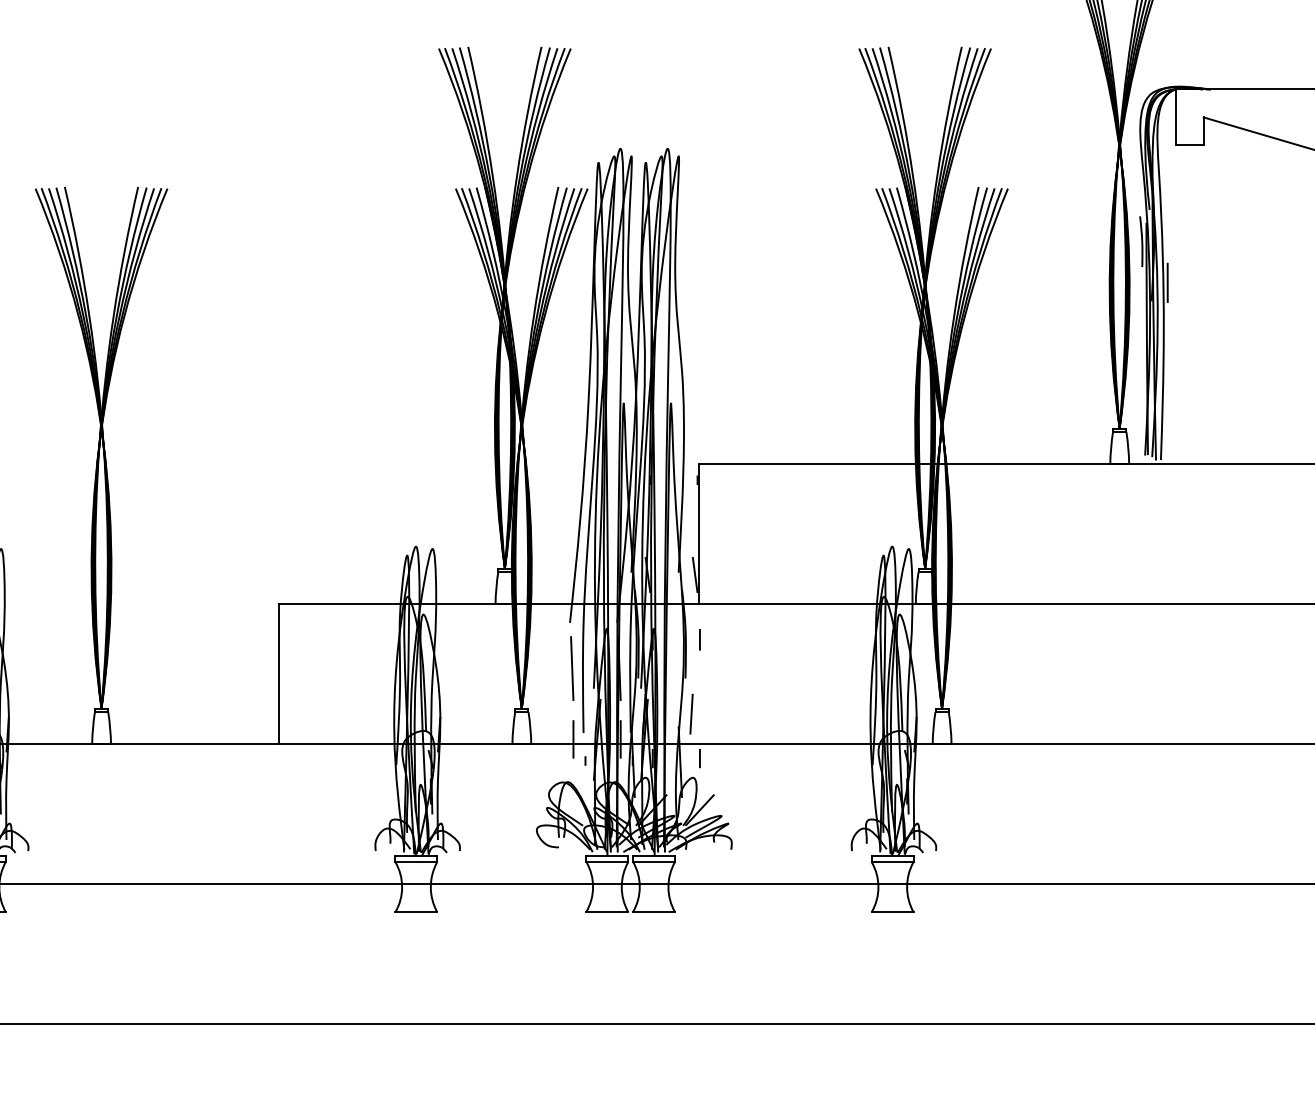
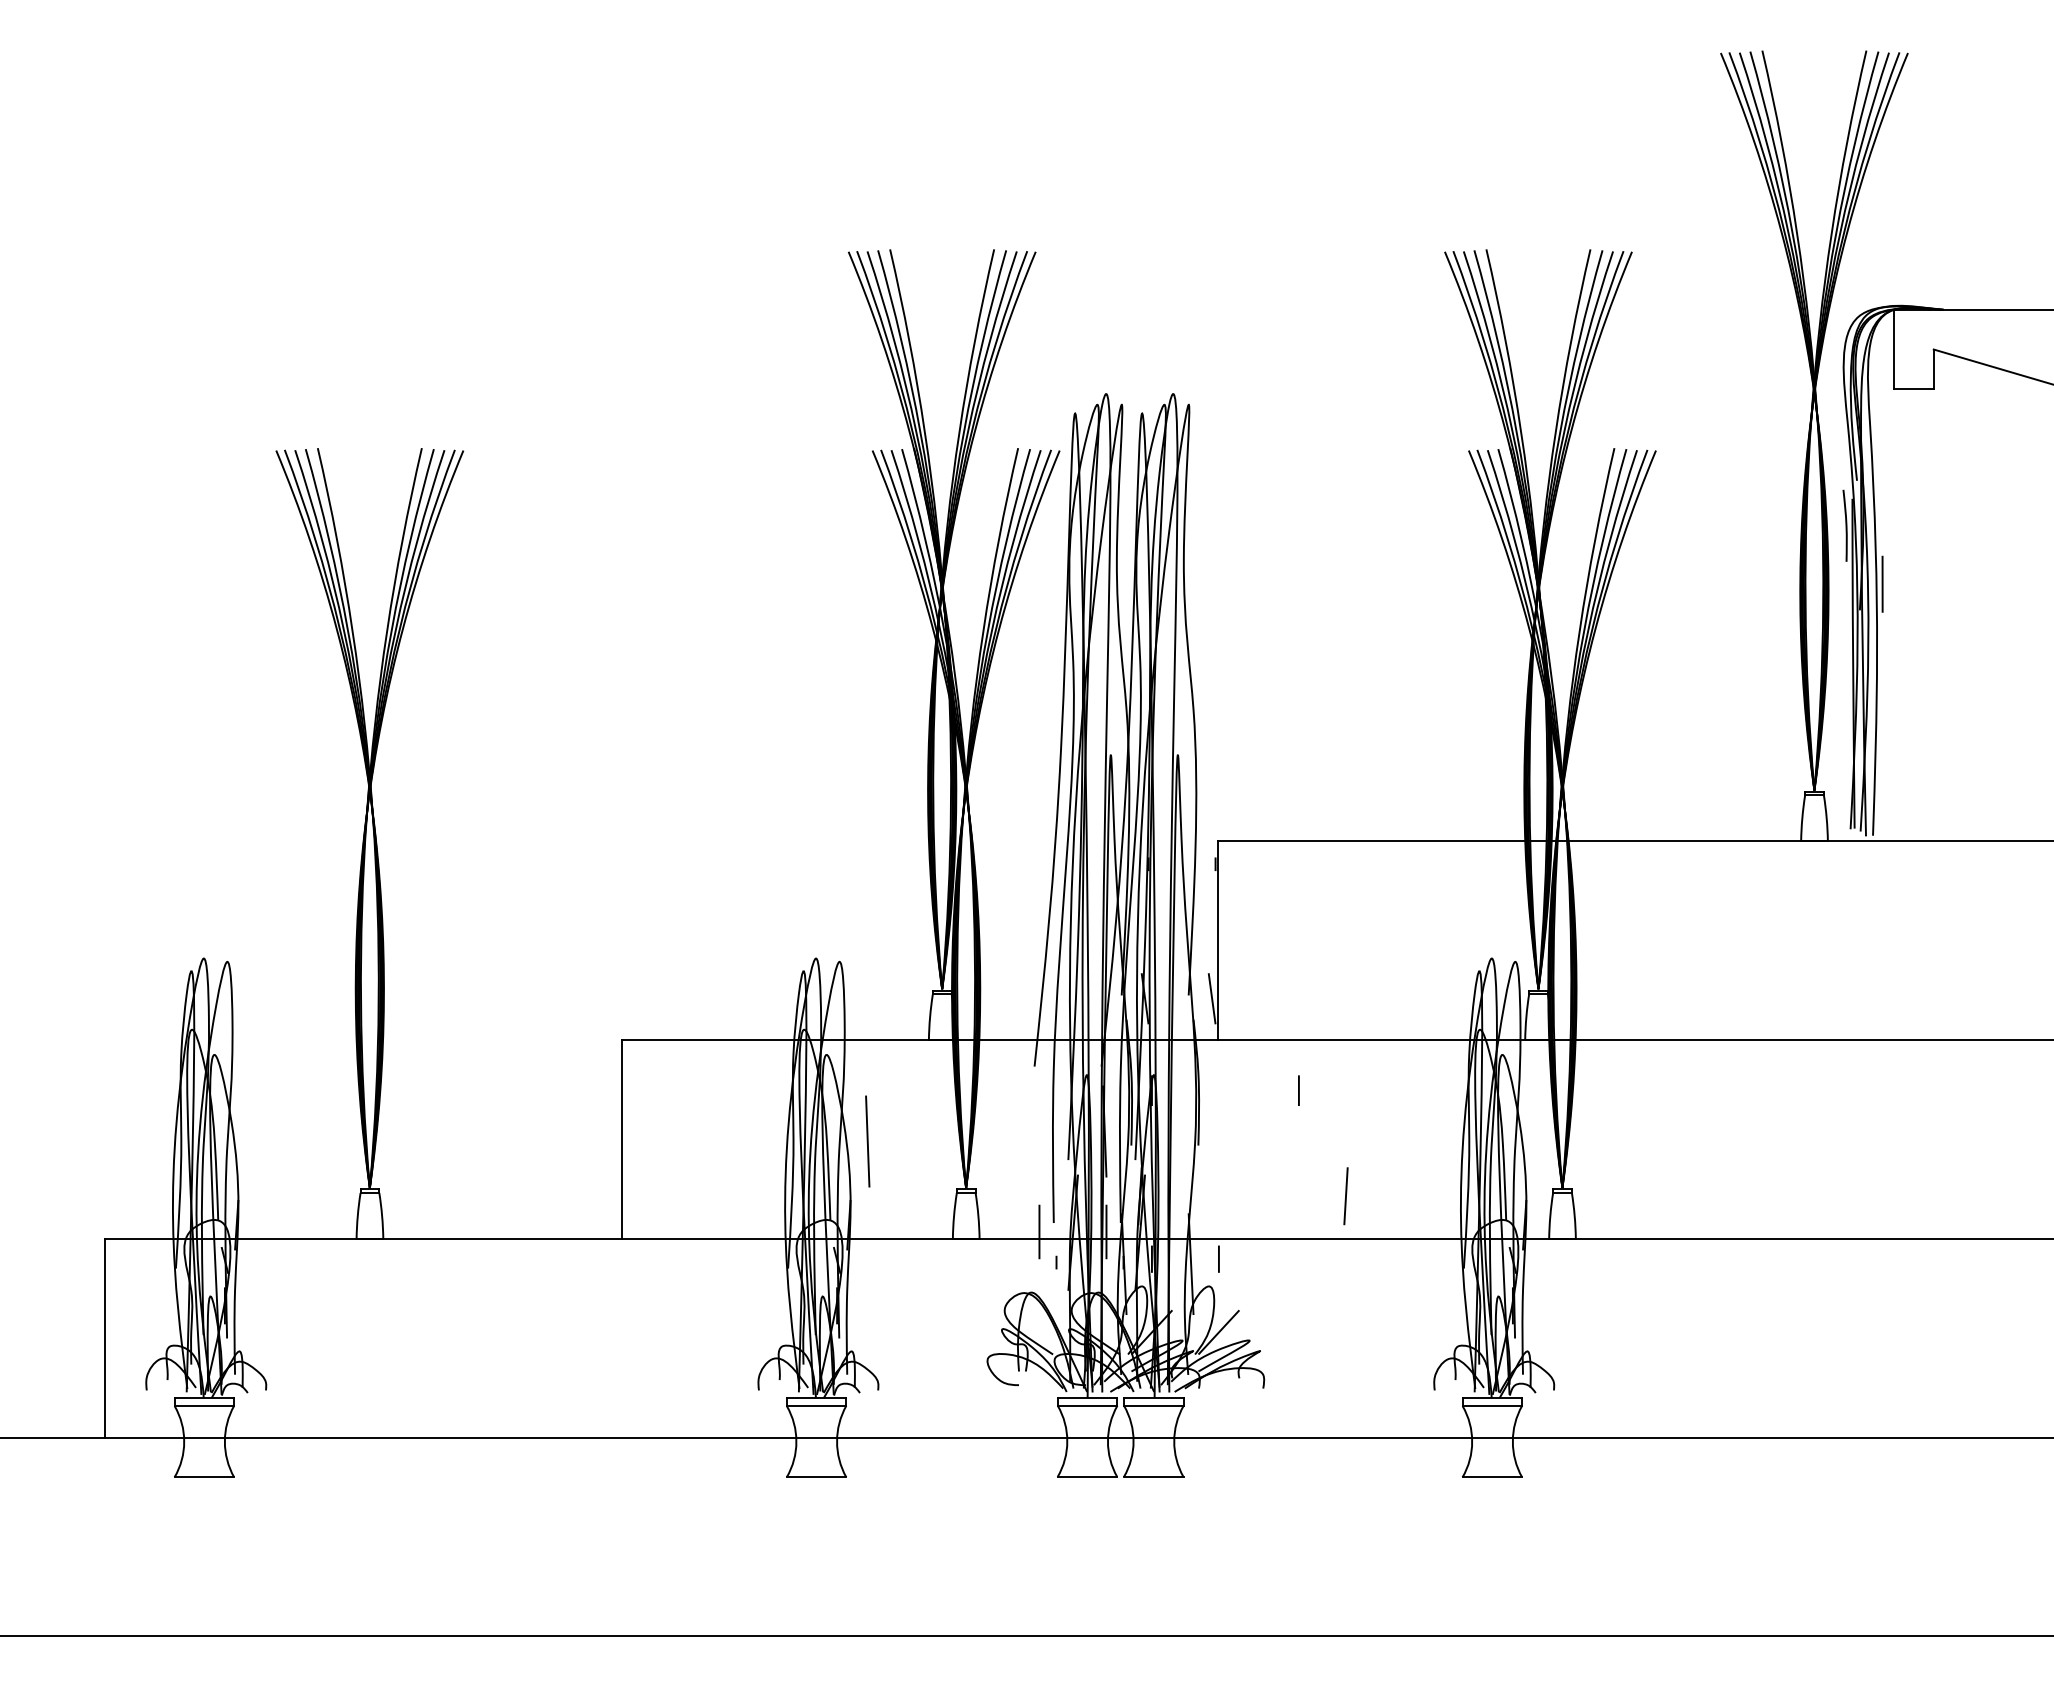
line: (699, 639) -> (1298, 1090), moved
line: (572, 668) -> (867, 1141), moved
line: (691, 714) -> (1345, 1196), moved

